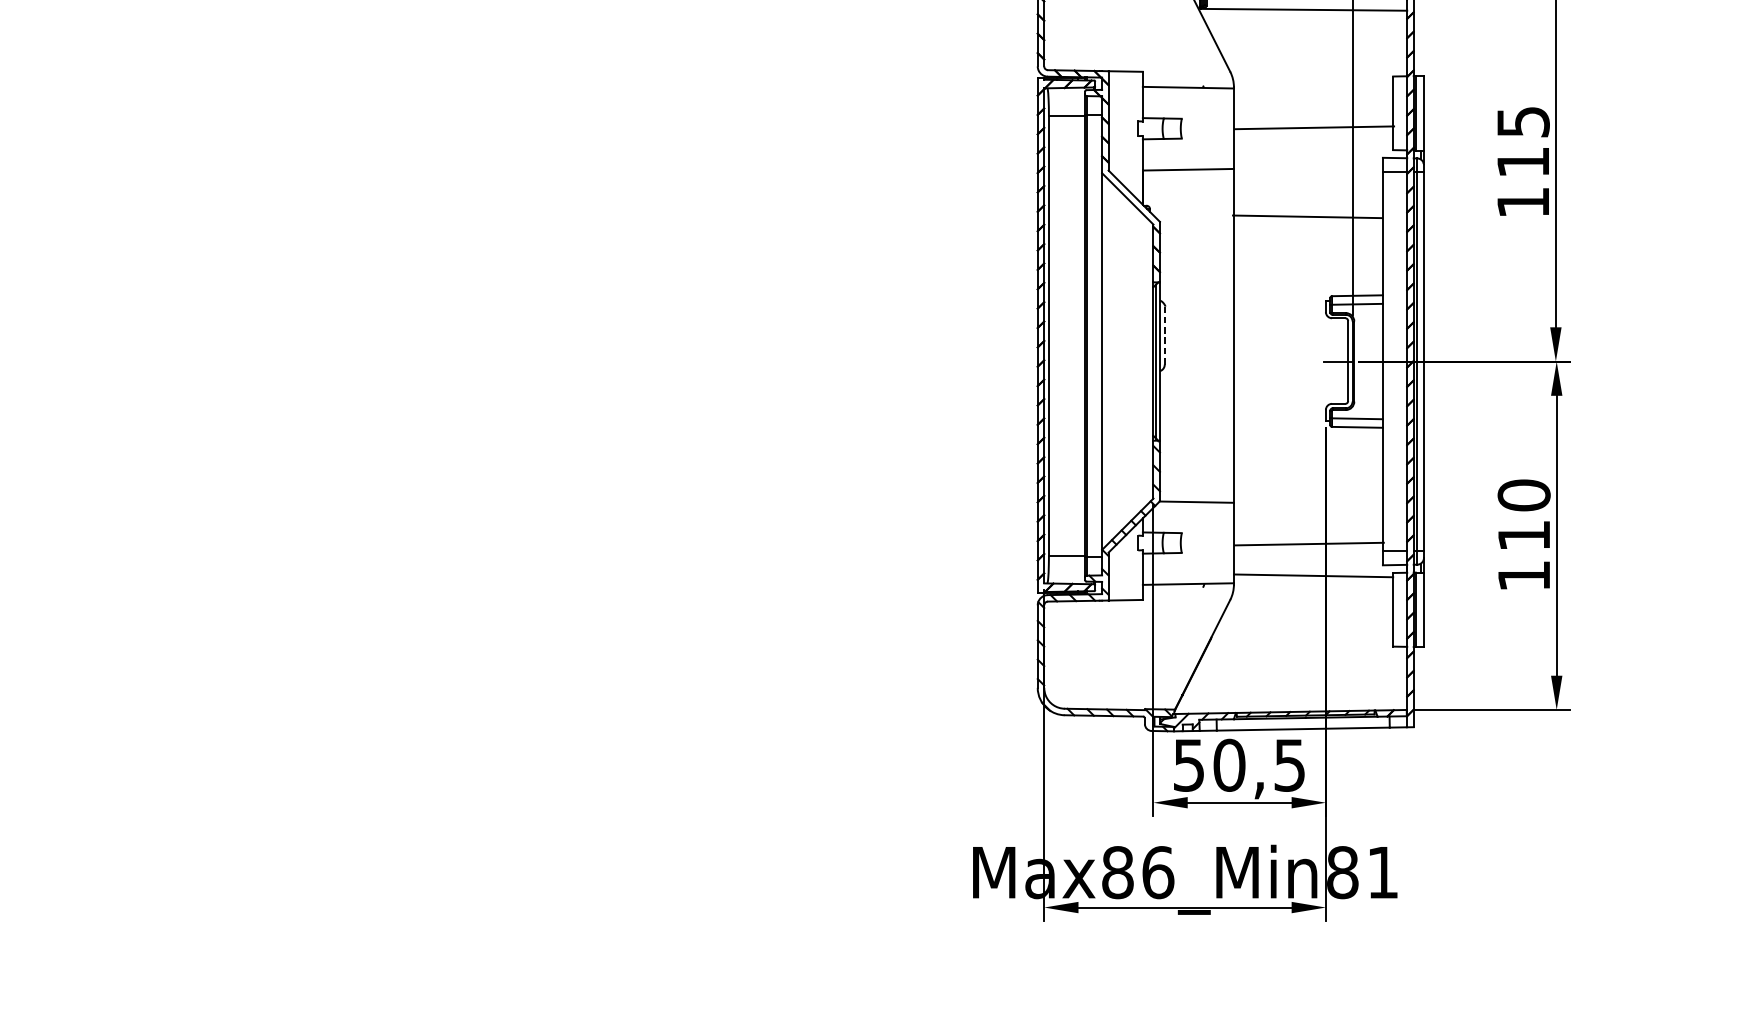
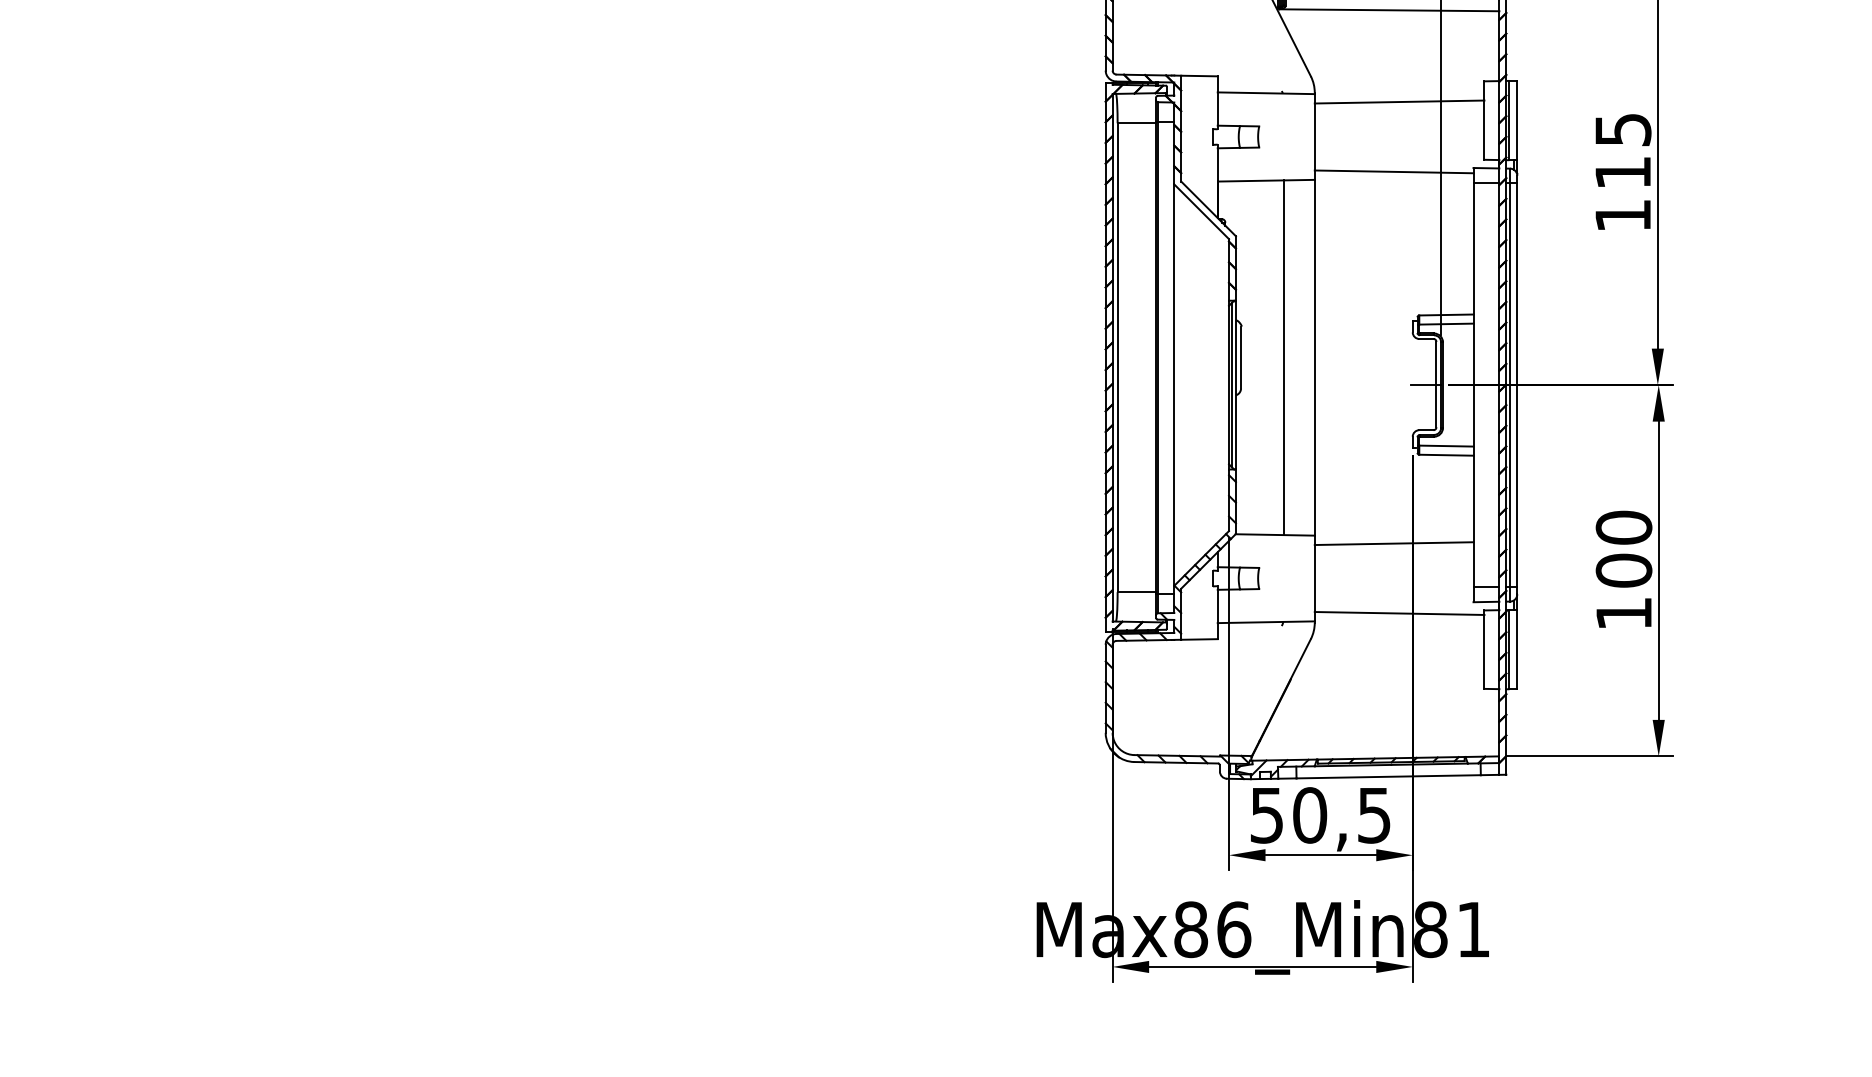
line: (1314, 127) -> (1399, 101), moved
line: (1306, 216) -> (1393, 171), moved
line: (1165, 335) -> (1241, 357), dashed -> solid
line: (1204, 335) -> (1283, 357), added
text: (1523, 535) -> (1623, 570), 110 -> 100
line: (1308, 543) -> (1393, 543), moved

